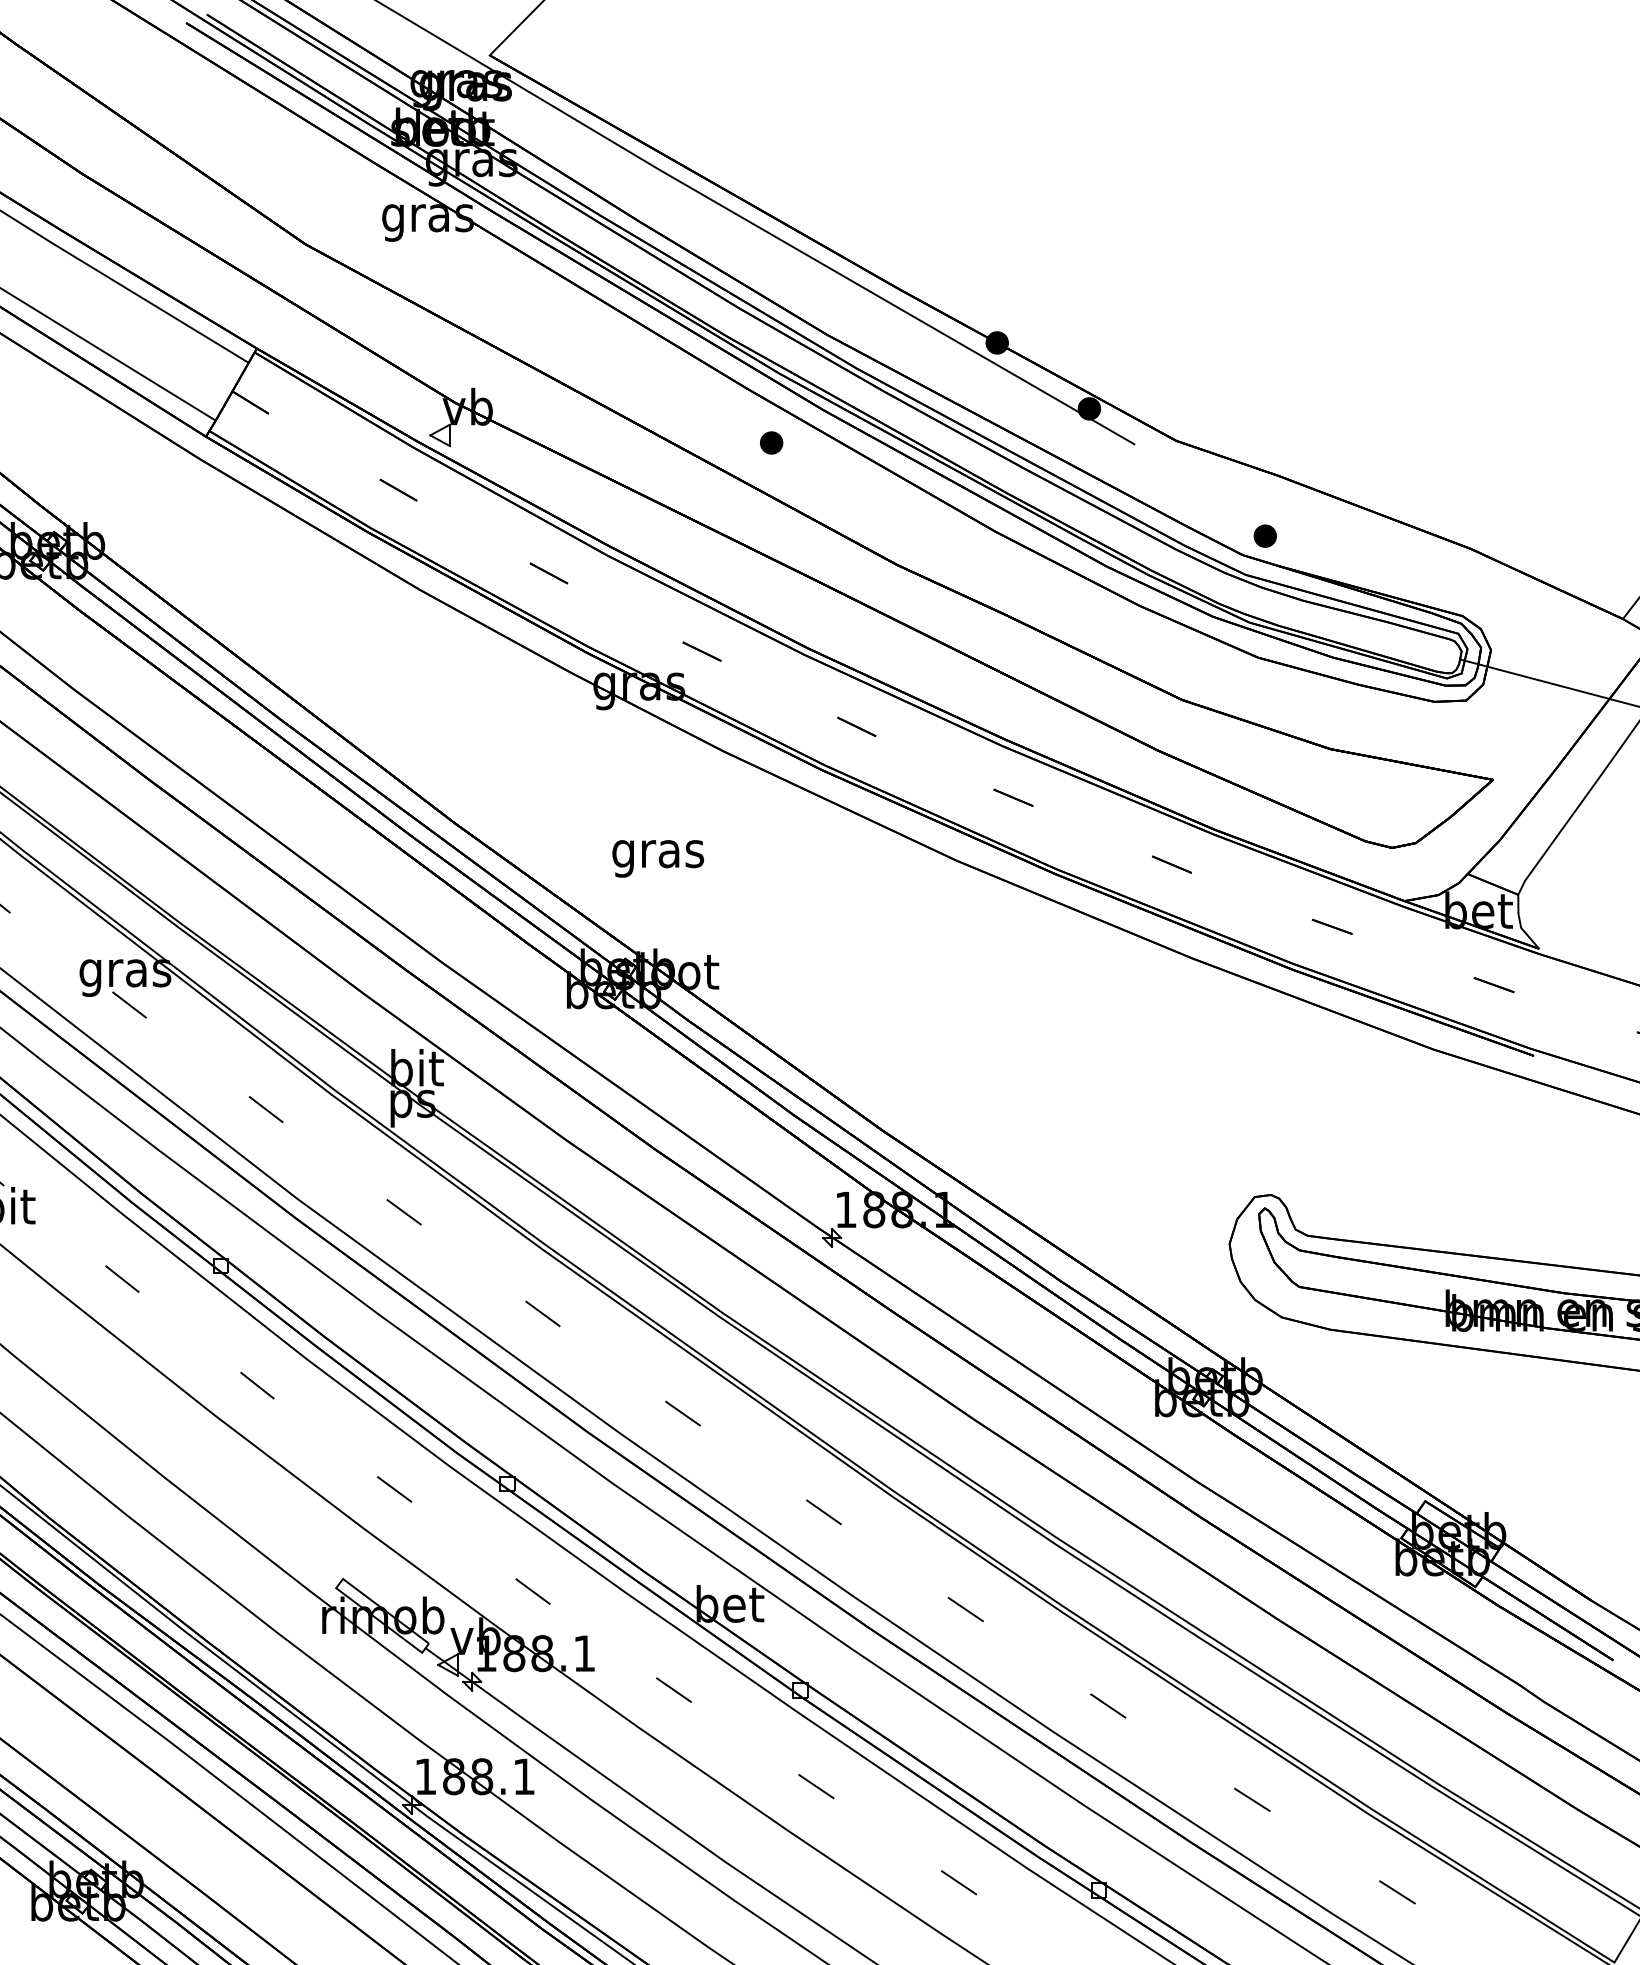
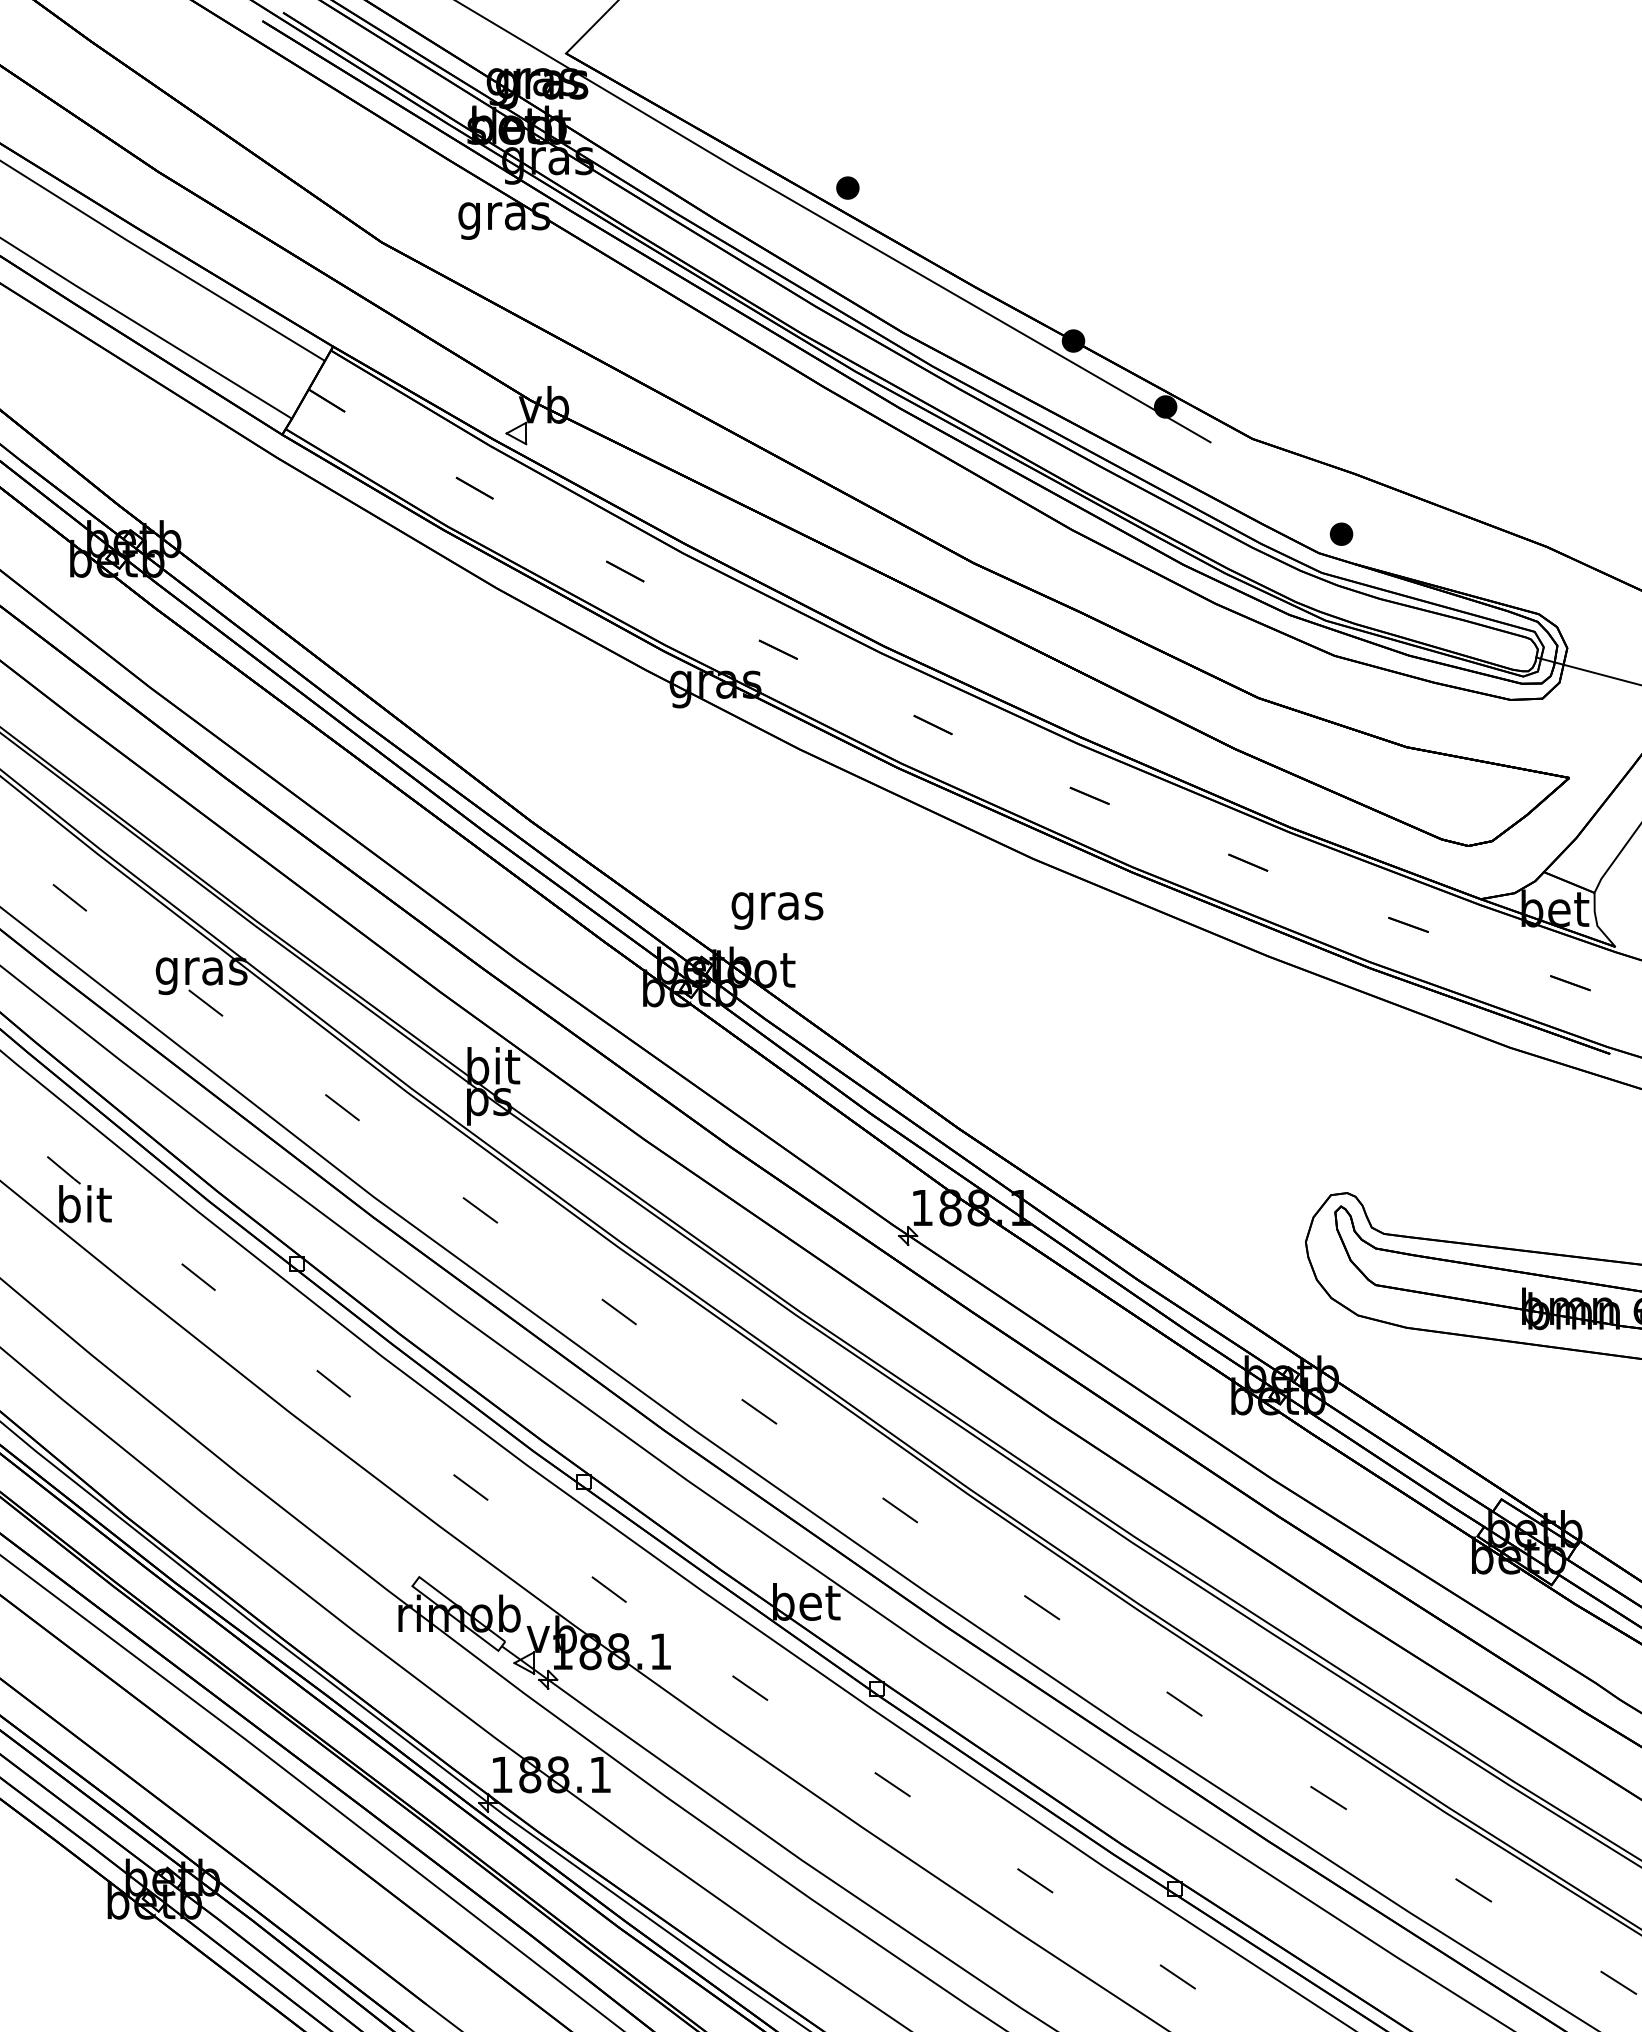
part: (771, 442) -> (847, 187), moved
text: (658, 858) -> (777, 910), moved

